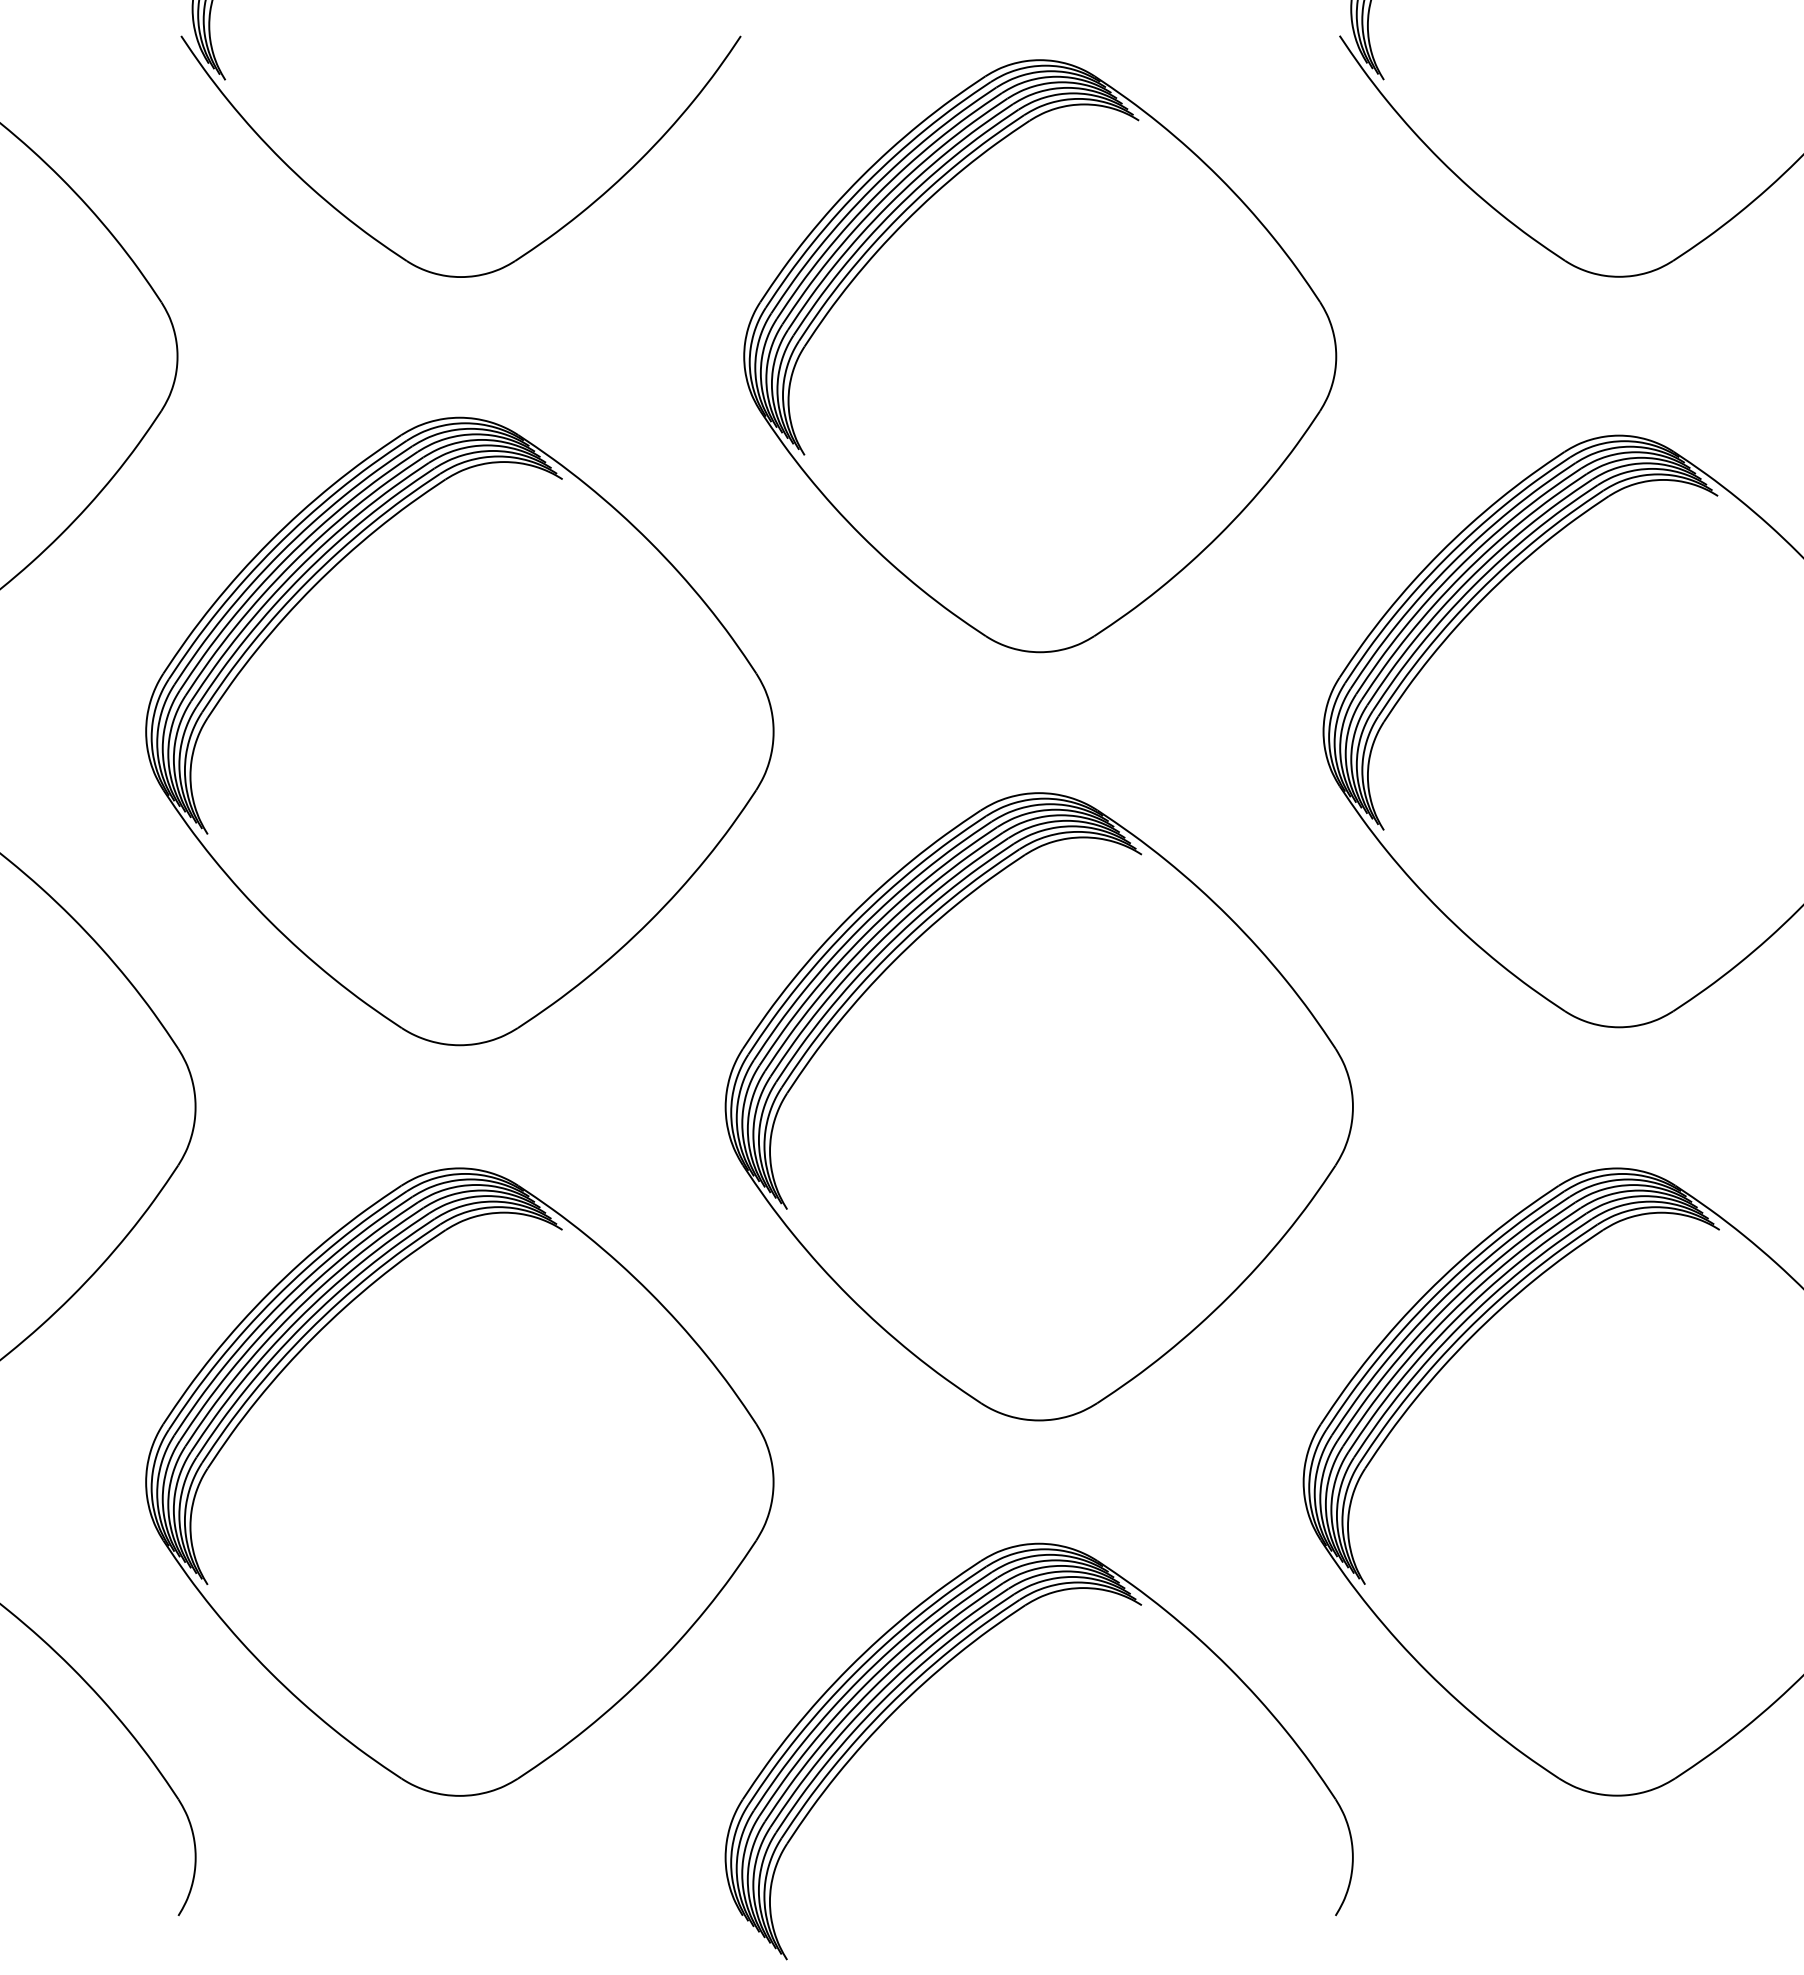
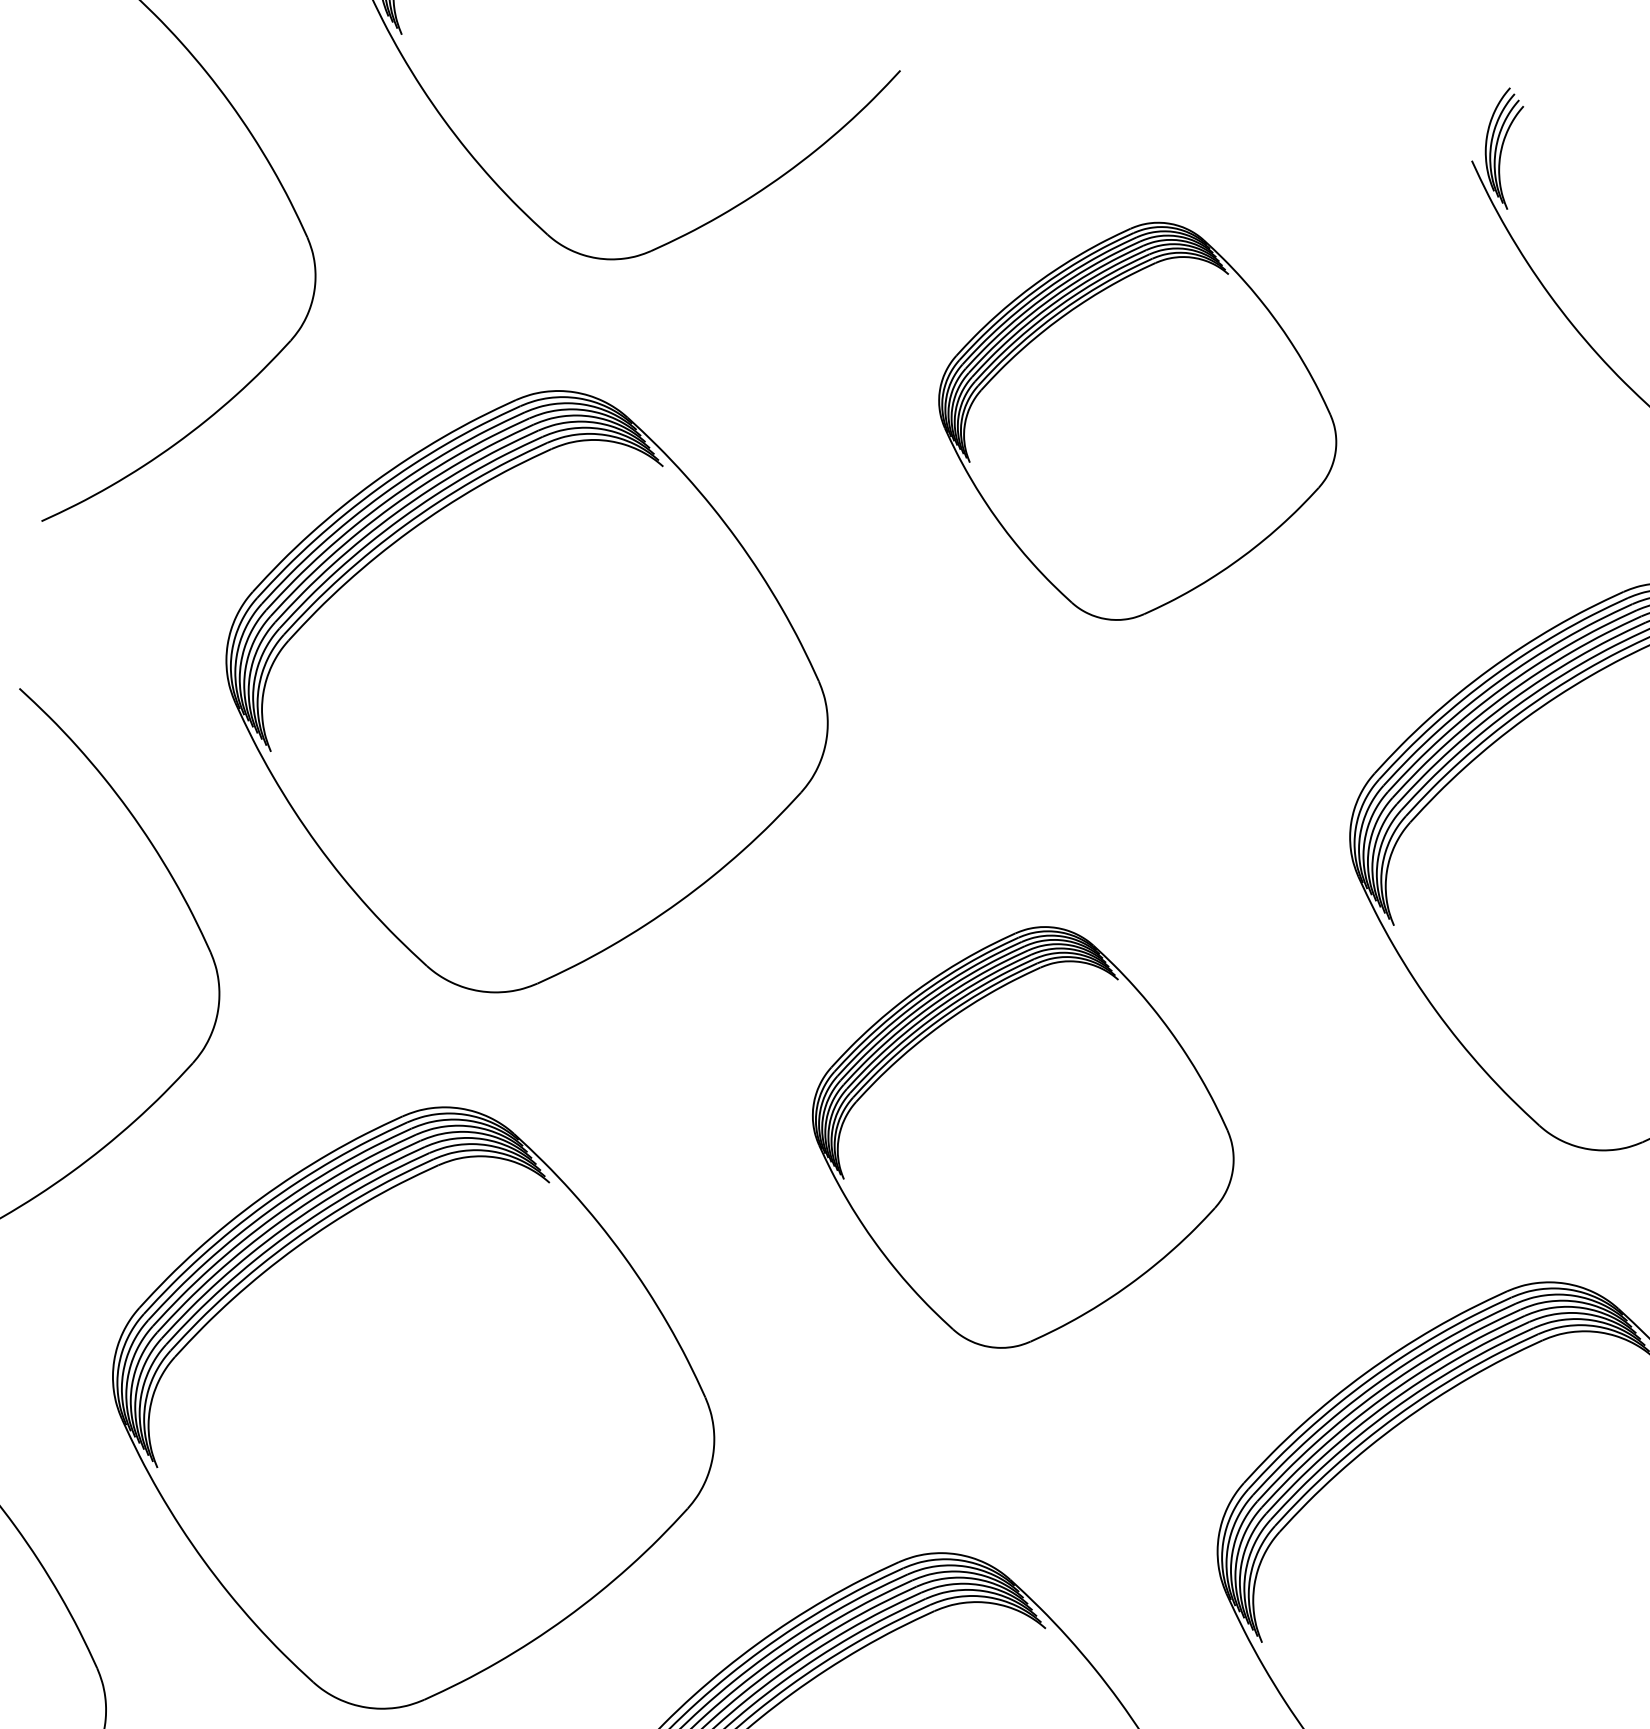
part: (1040, 356) -> (1137, 421), size x0.7
part: (1038, 1106) -> (1022, 1137), size x0.7

